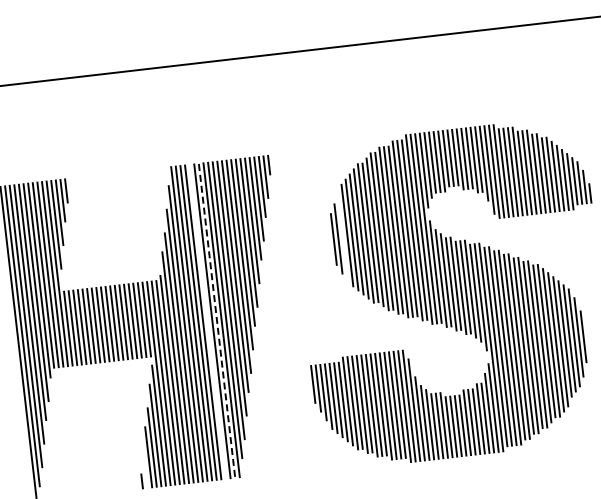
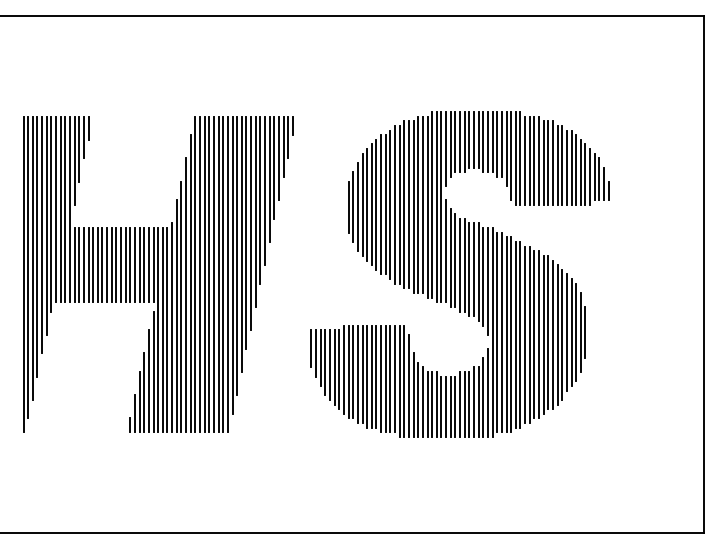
line: (342, 238) -> (357, 207), added
line: (217, 320) -> (223, 274), dashed -> solid
line: (207, 321) -> (213, 274), added
line: (144, 469) -> (134, 413), added

